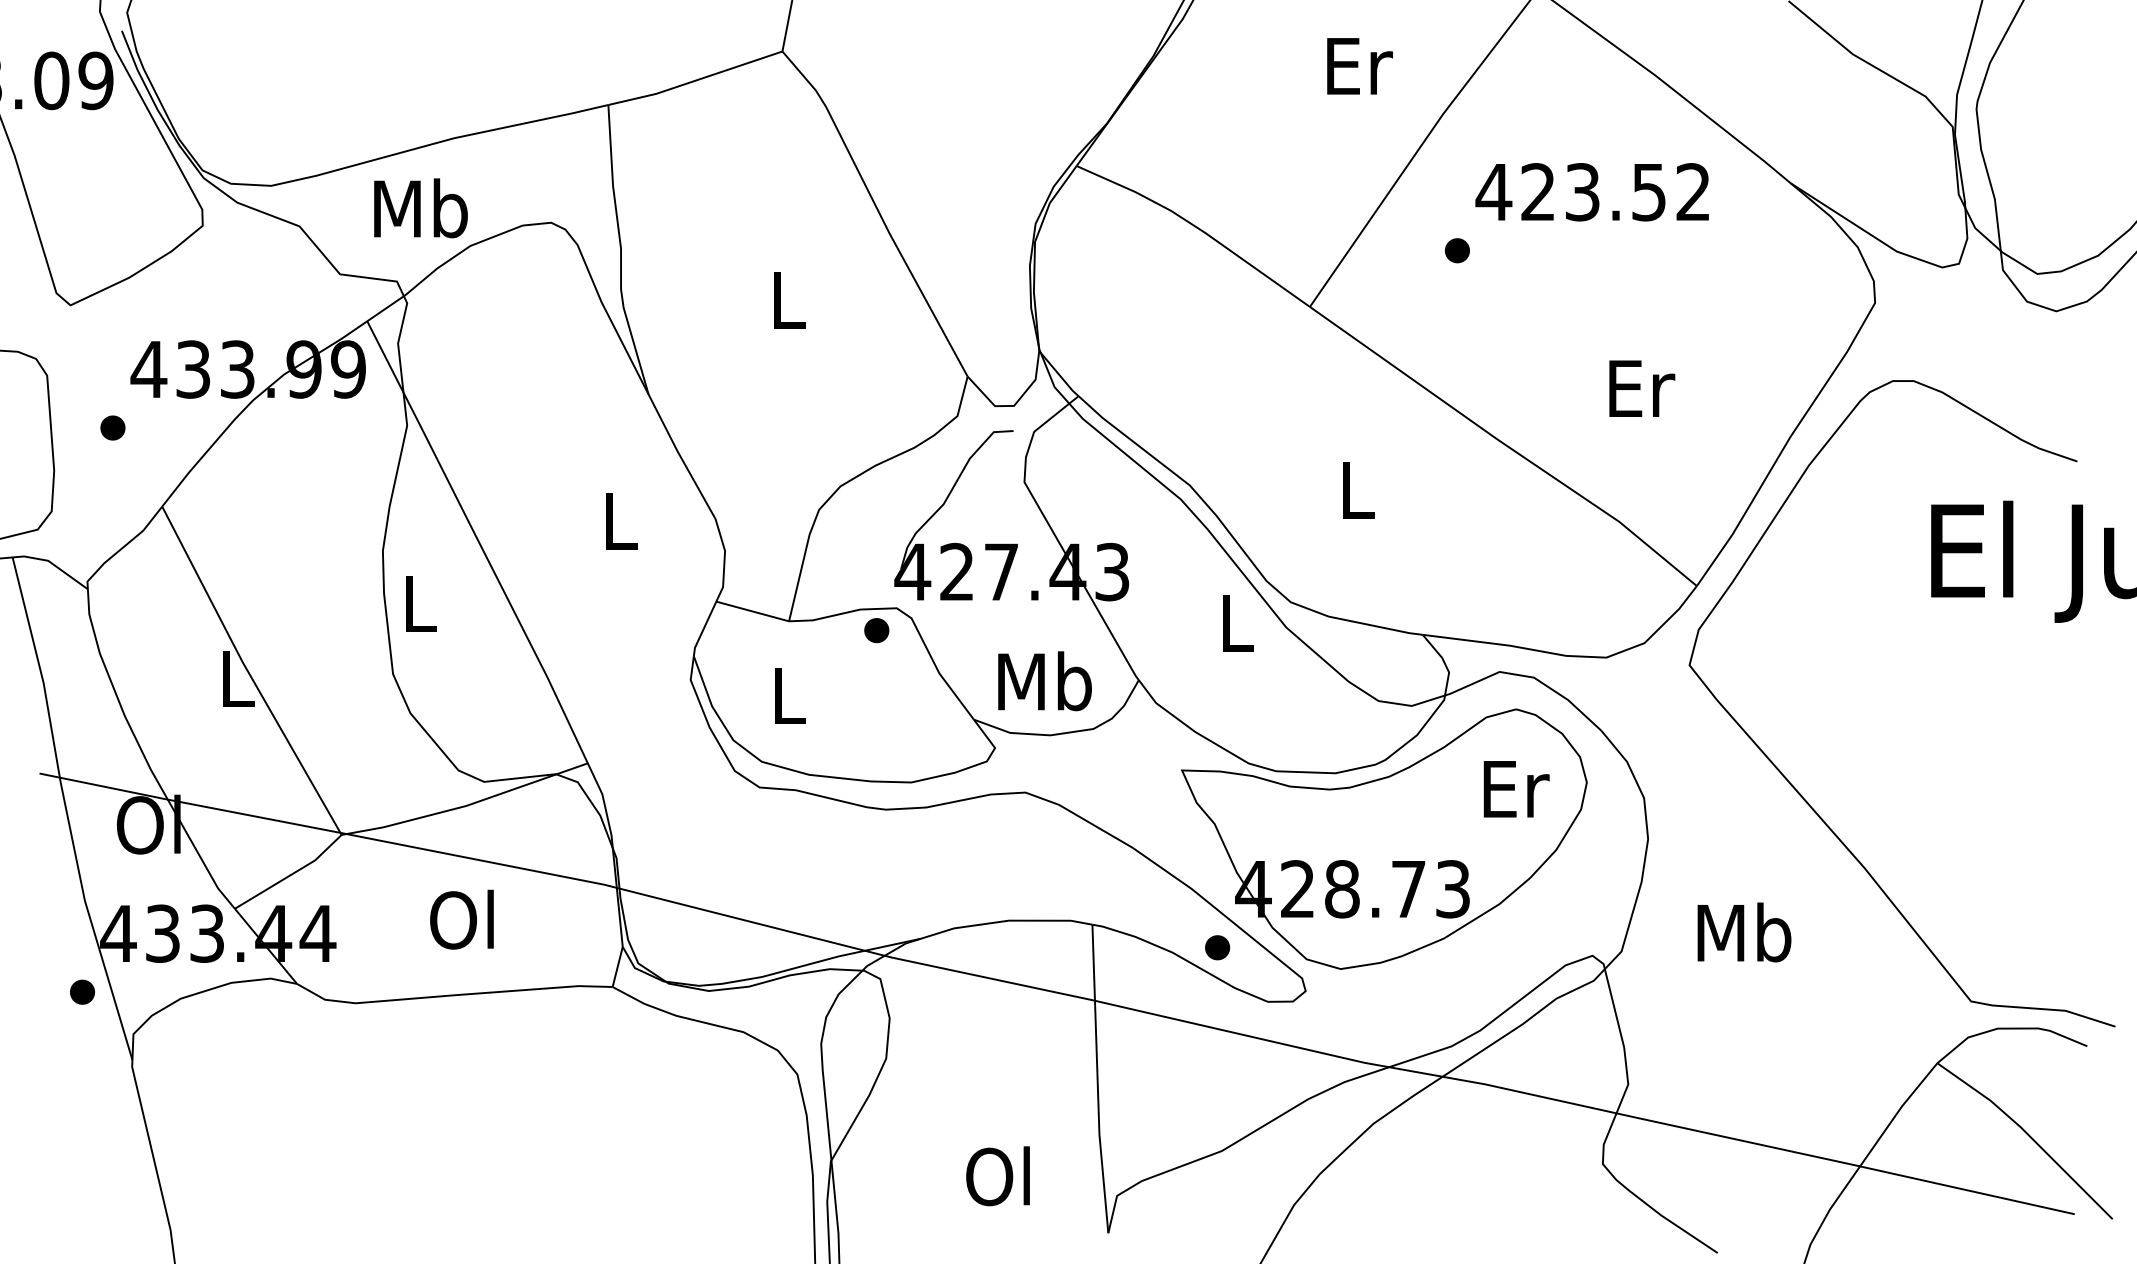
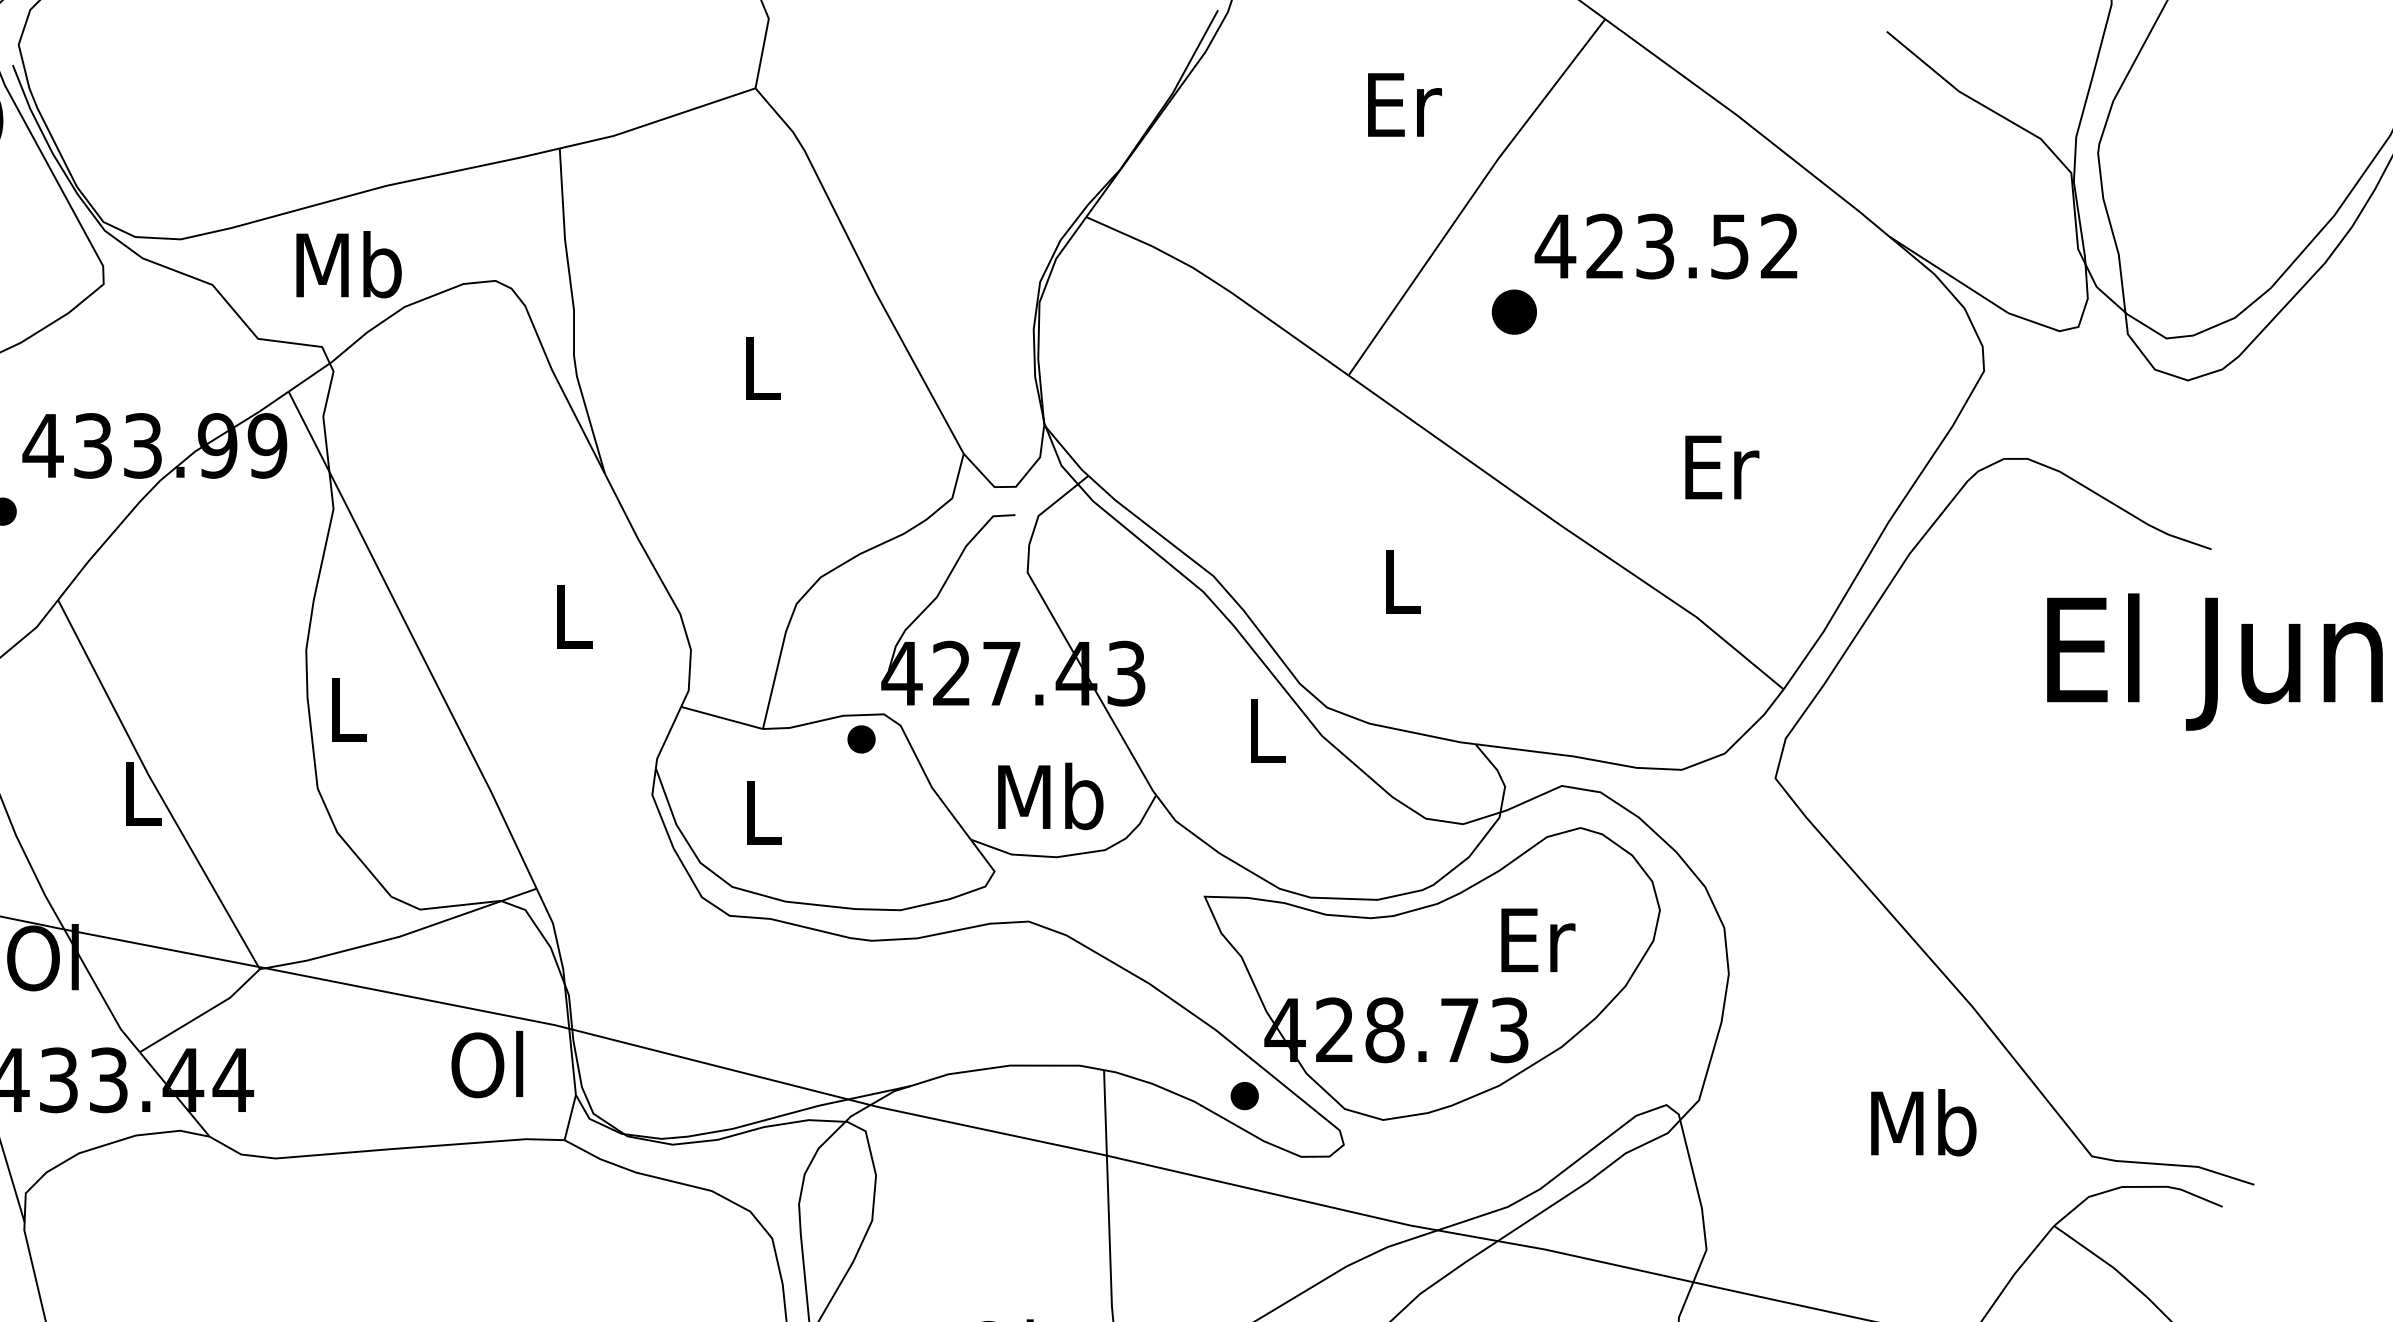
part: (1457, 250) -> (1514, 312), size x1.6
text: (1516, 789) -> (1538, 940), moved
text: (461, 919) -> (486, 1064), moved
text: (1744, 932) -> (1923, 1122), moved

